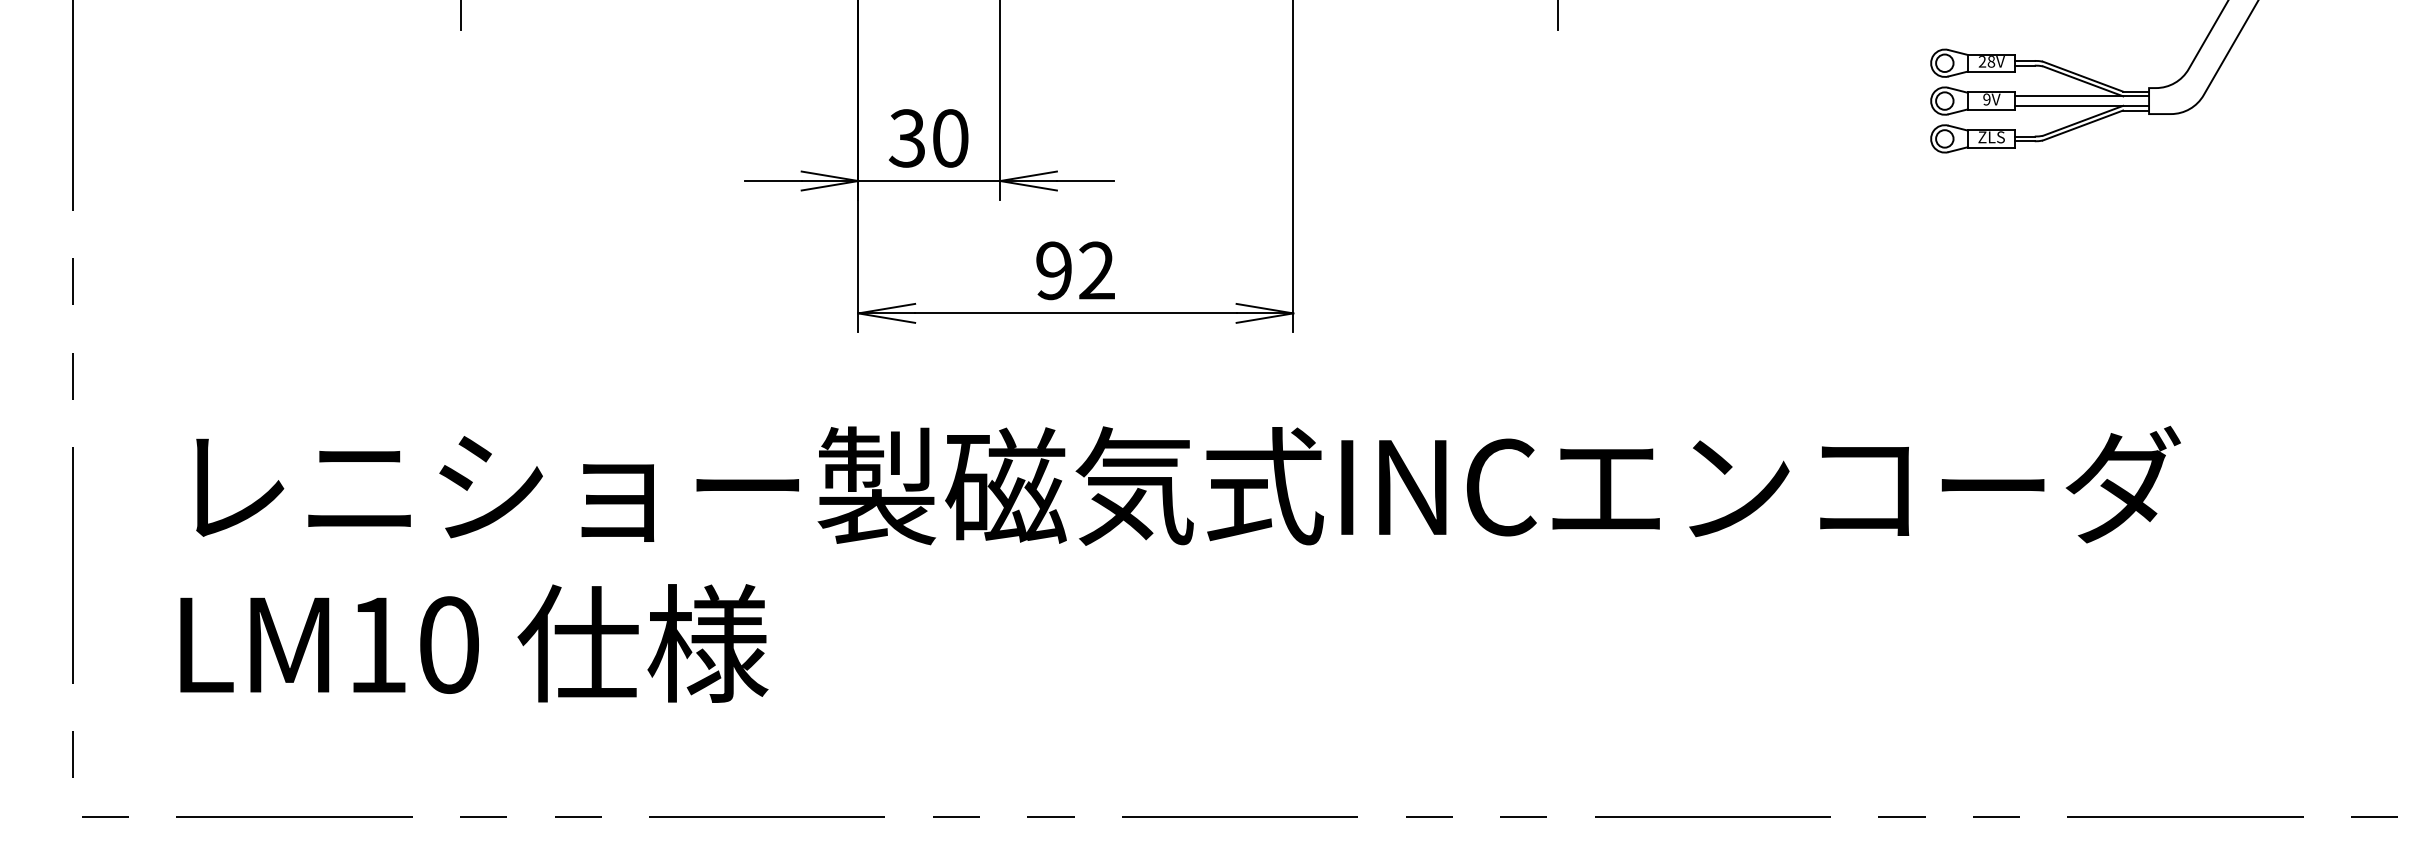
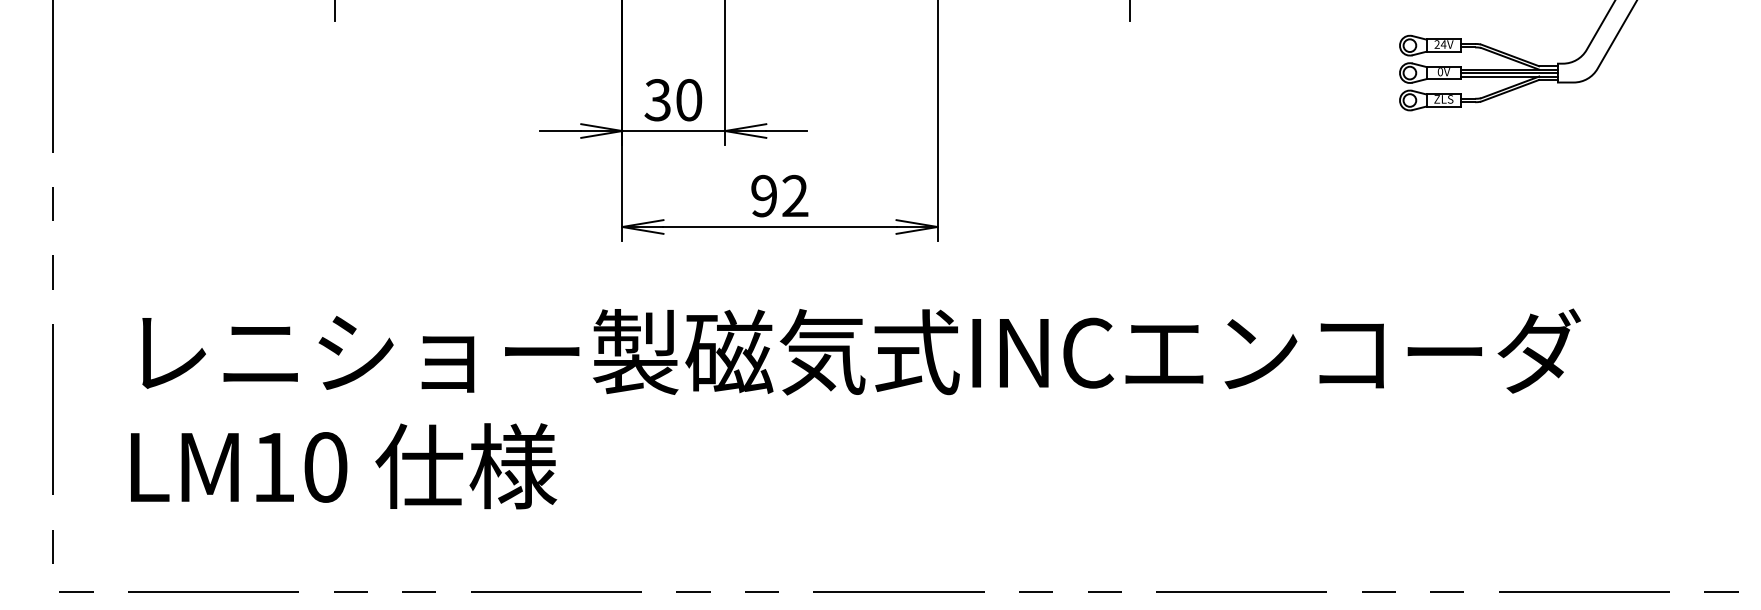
text: (1991, 61) -> (1443, 44), 28V -> 24V
text: (1986, 99) -> (1440, 71), 9V -> 0V
line: (2082, 101) -> (1509, 73), added

